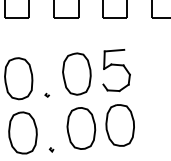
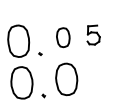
part: (116, 70) -> (93, 34), size x0.6
part: (76, 73) -> (62, 37), size x0.6
part: (119, 125) -> (95, 77), removed

